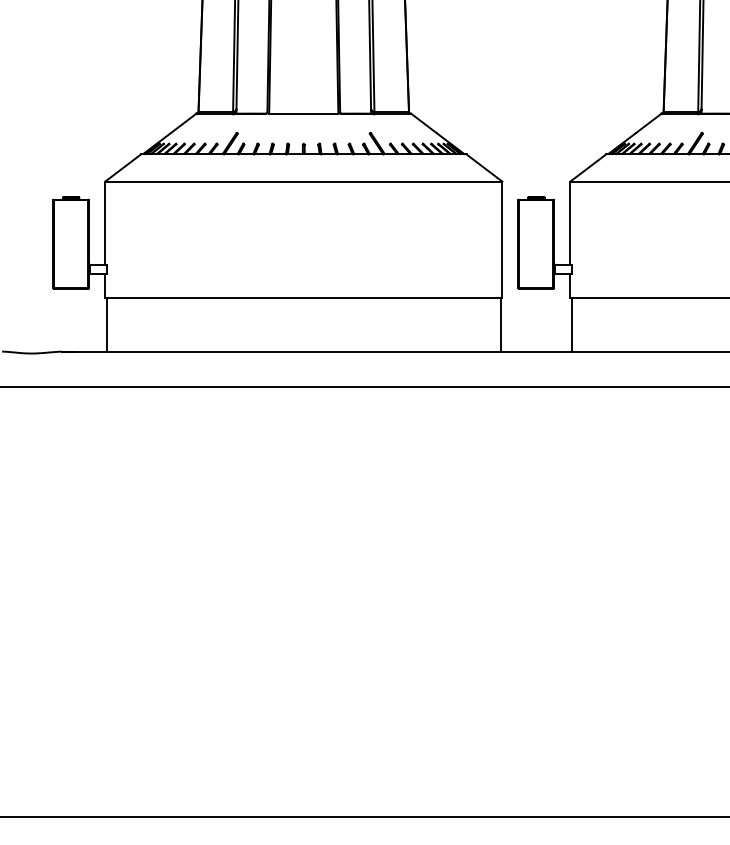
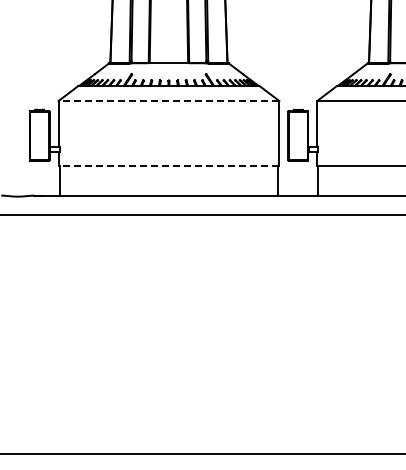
line: (302, 182) -> (168, 101), solid -> dashed
line: (302, 297) -> (168, 165), solid -> dashed

